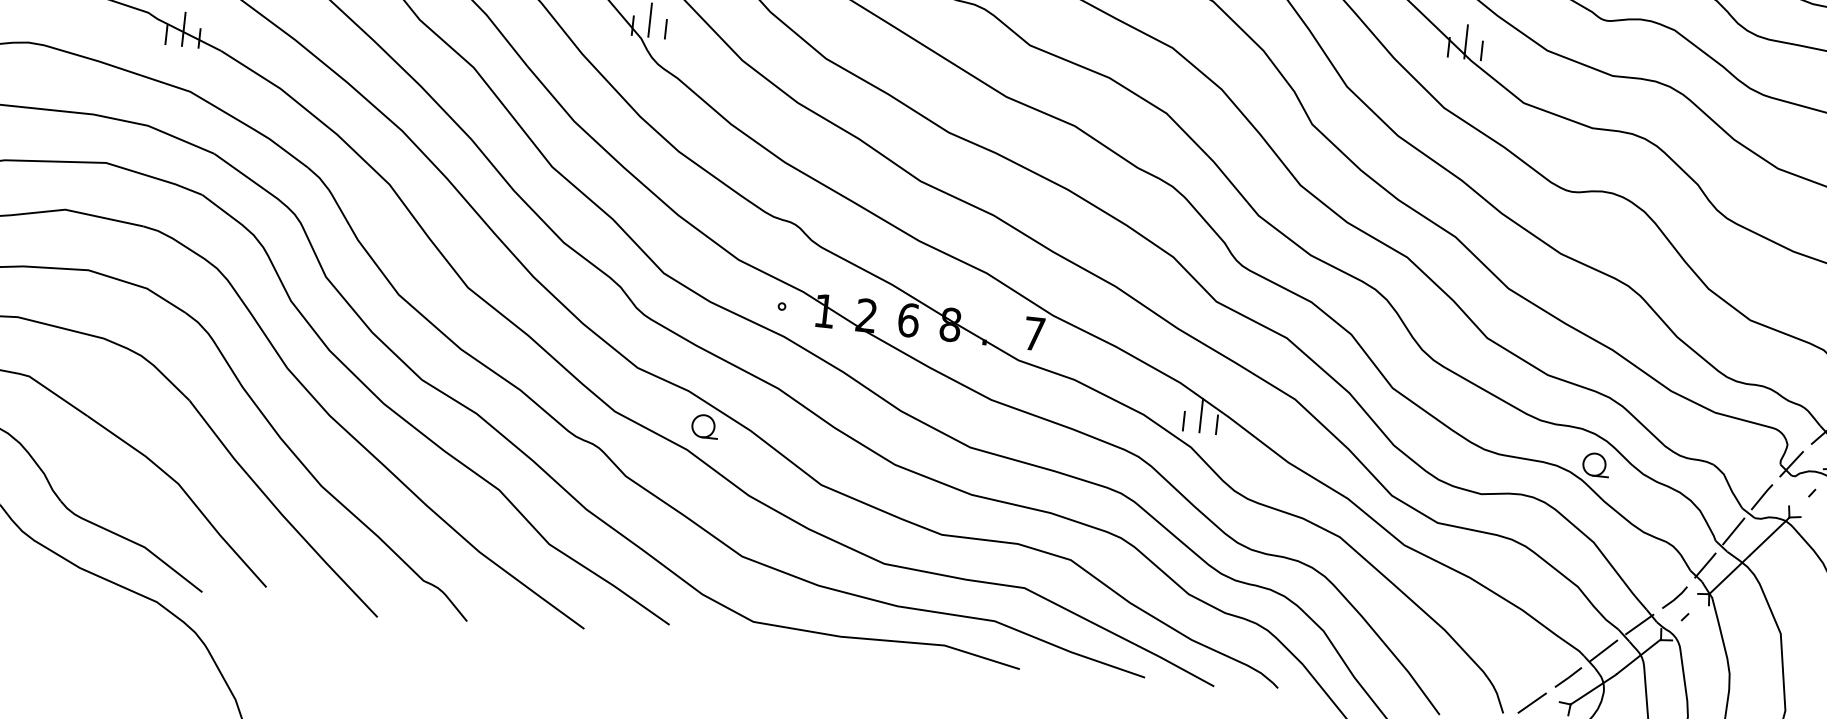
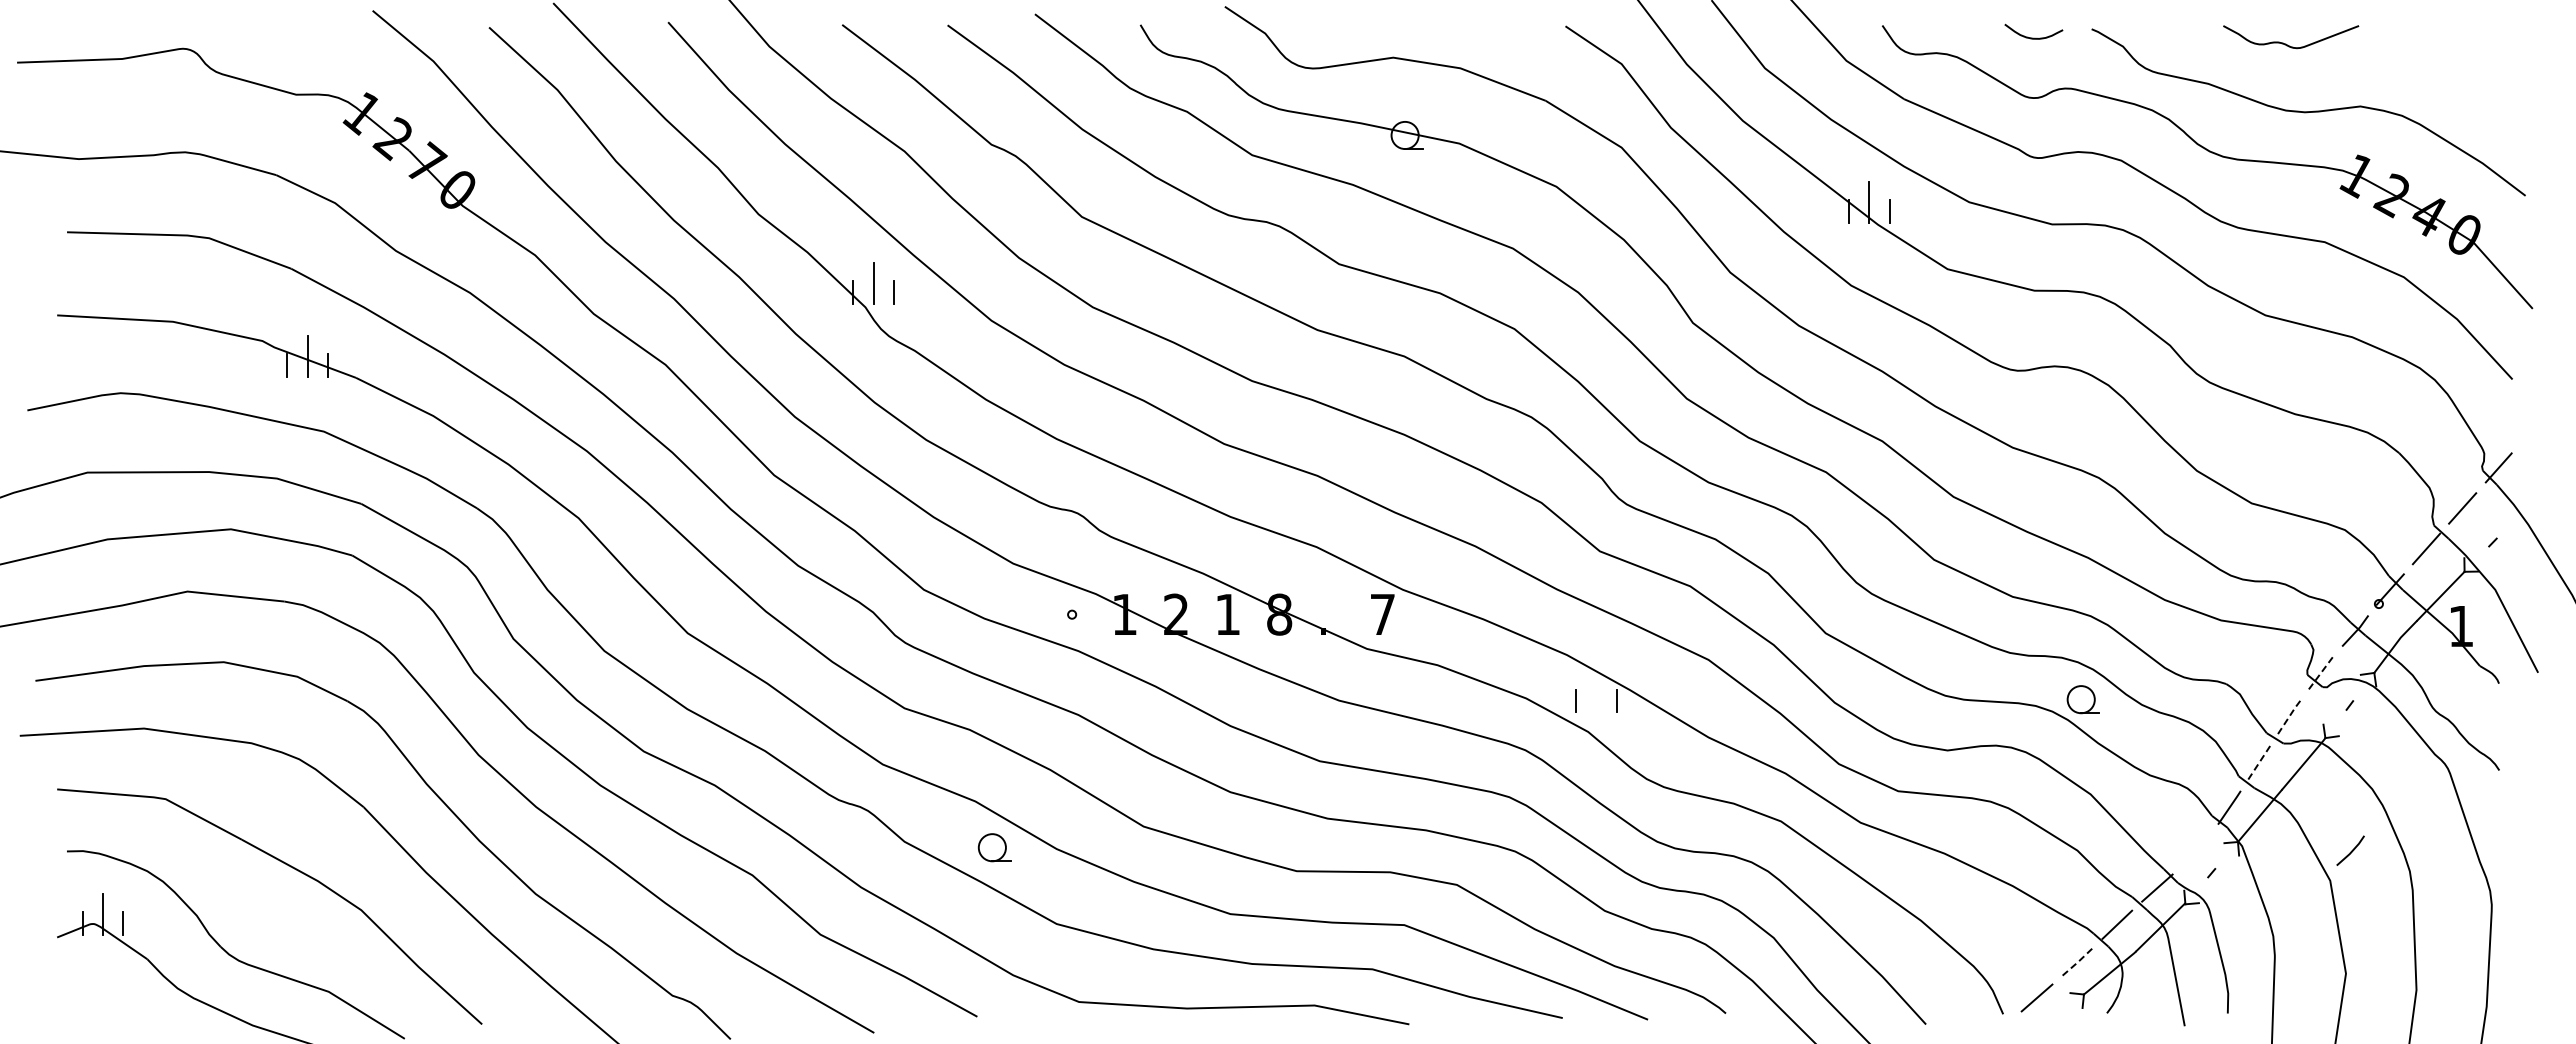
text: (908, 320) -> (1227, 614), 6 -> 1
line: (1201, 415) -> (1596, 691), removed
part: (705, 426) -> (994, 847), moved
line: (1792, 463) -> (2321, 672), solid -> dashed
line: (1762, 496) -> (2289, 716), solid -> dashed
line: (1733, 531) -> (2259, 762), solid -> dashed
line: (1675, 597) -> (2351, 850), moved
line: (1569, 677) -> (2078, 961), solid -> dashed

